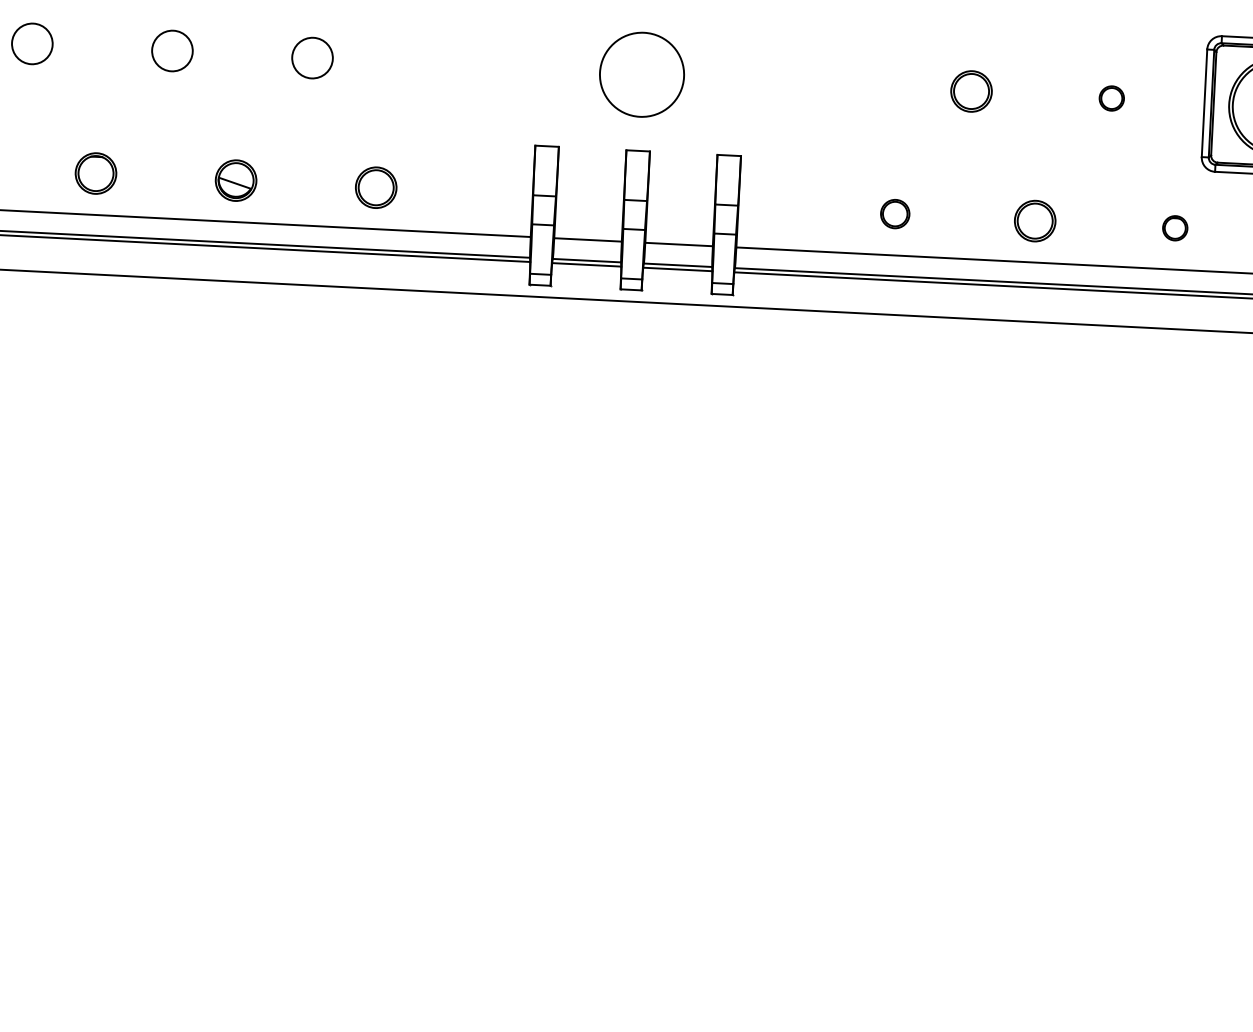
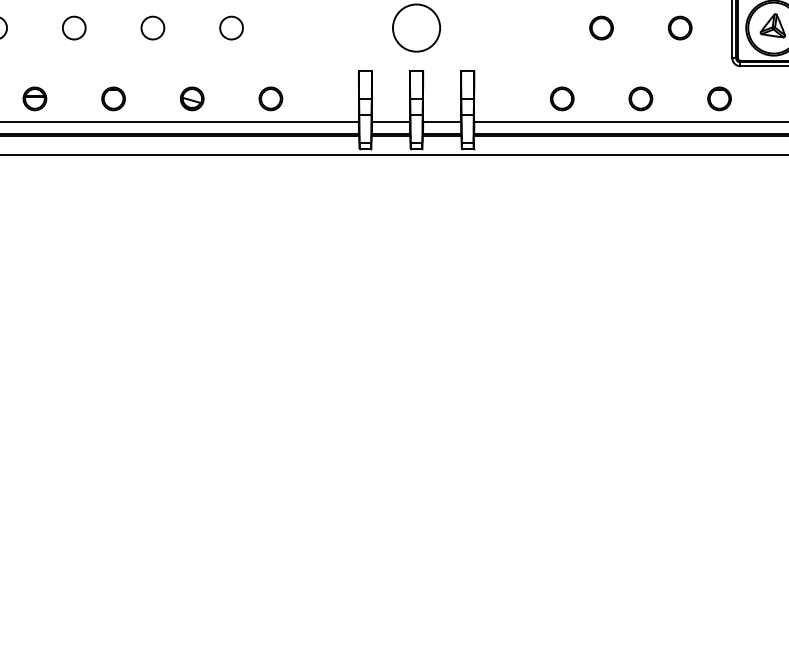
part: (1112, 97) -> (680, 27), size x1.67
part: (895, 213) -> (562, 98), size x1.43
part: (1175, 227) -> (719, 98), size x1.67

